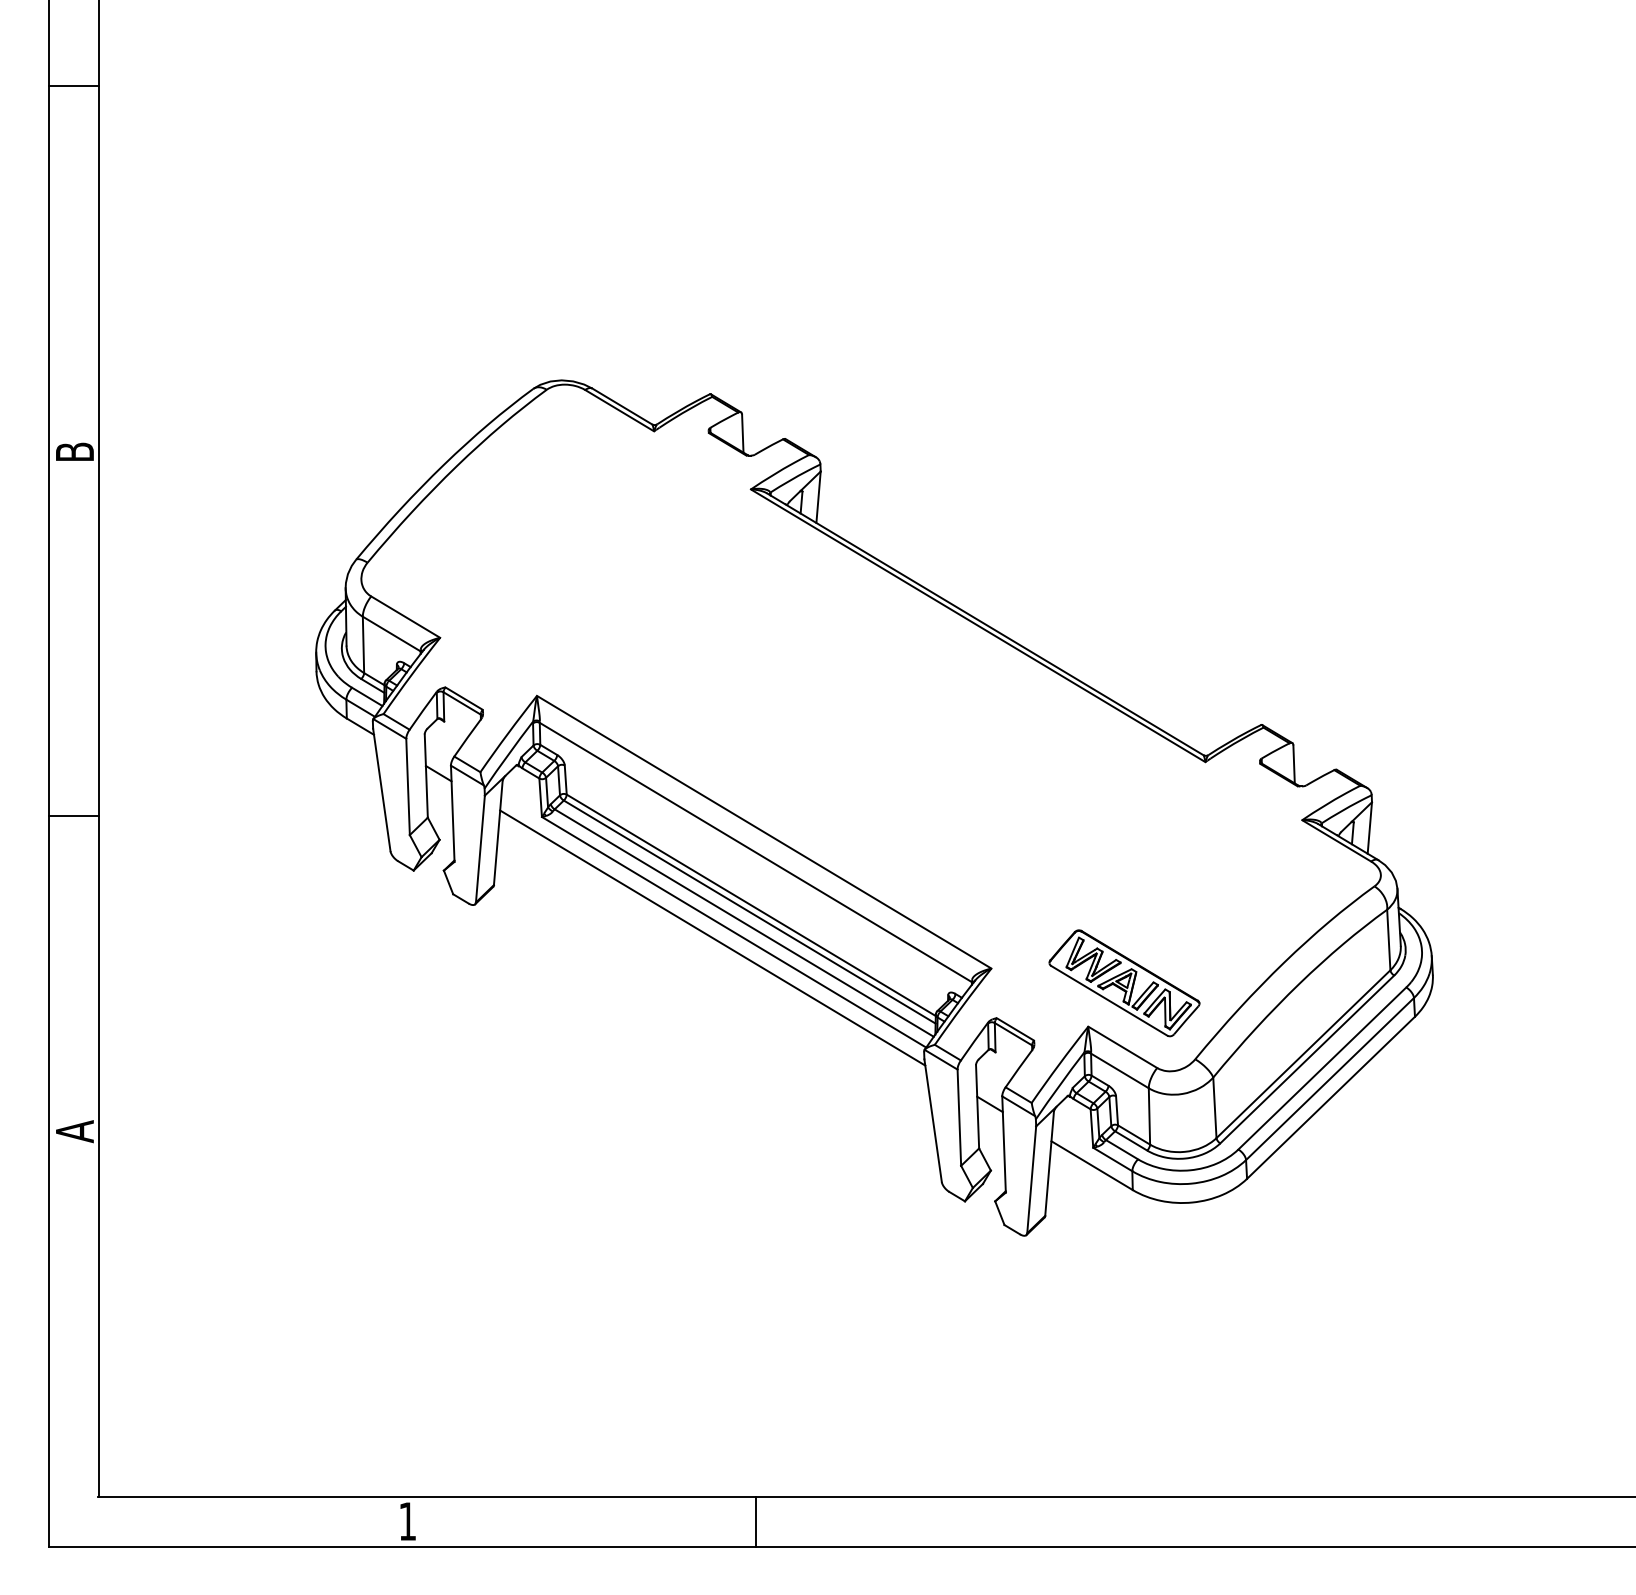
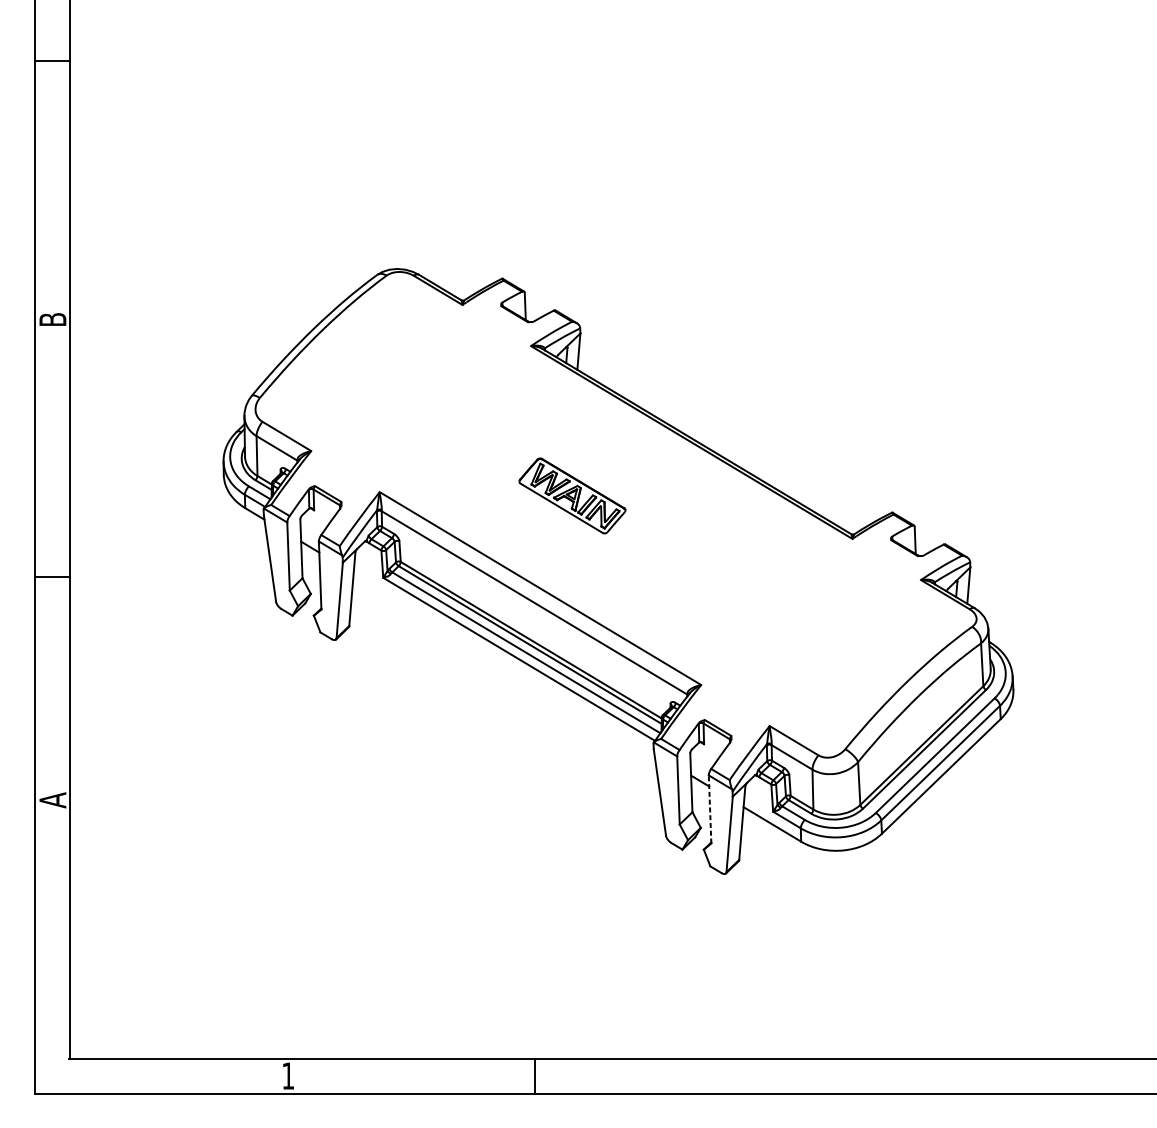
line: (712, 937) -> (503, 663), removed
part: (1124, 983) -> (572, 496), moved
line: (1004, 1144) -> (710, 809), solid -> dashed

